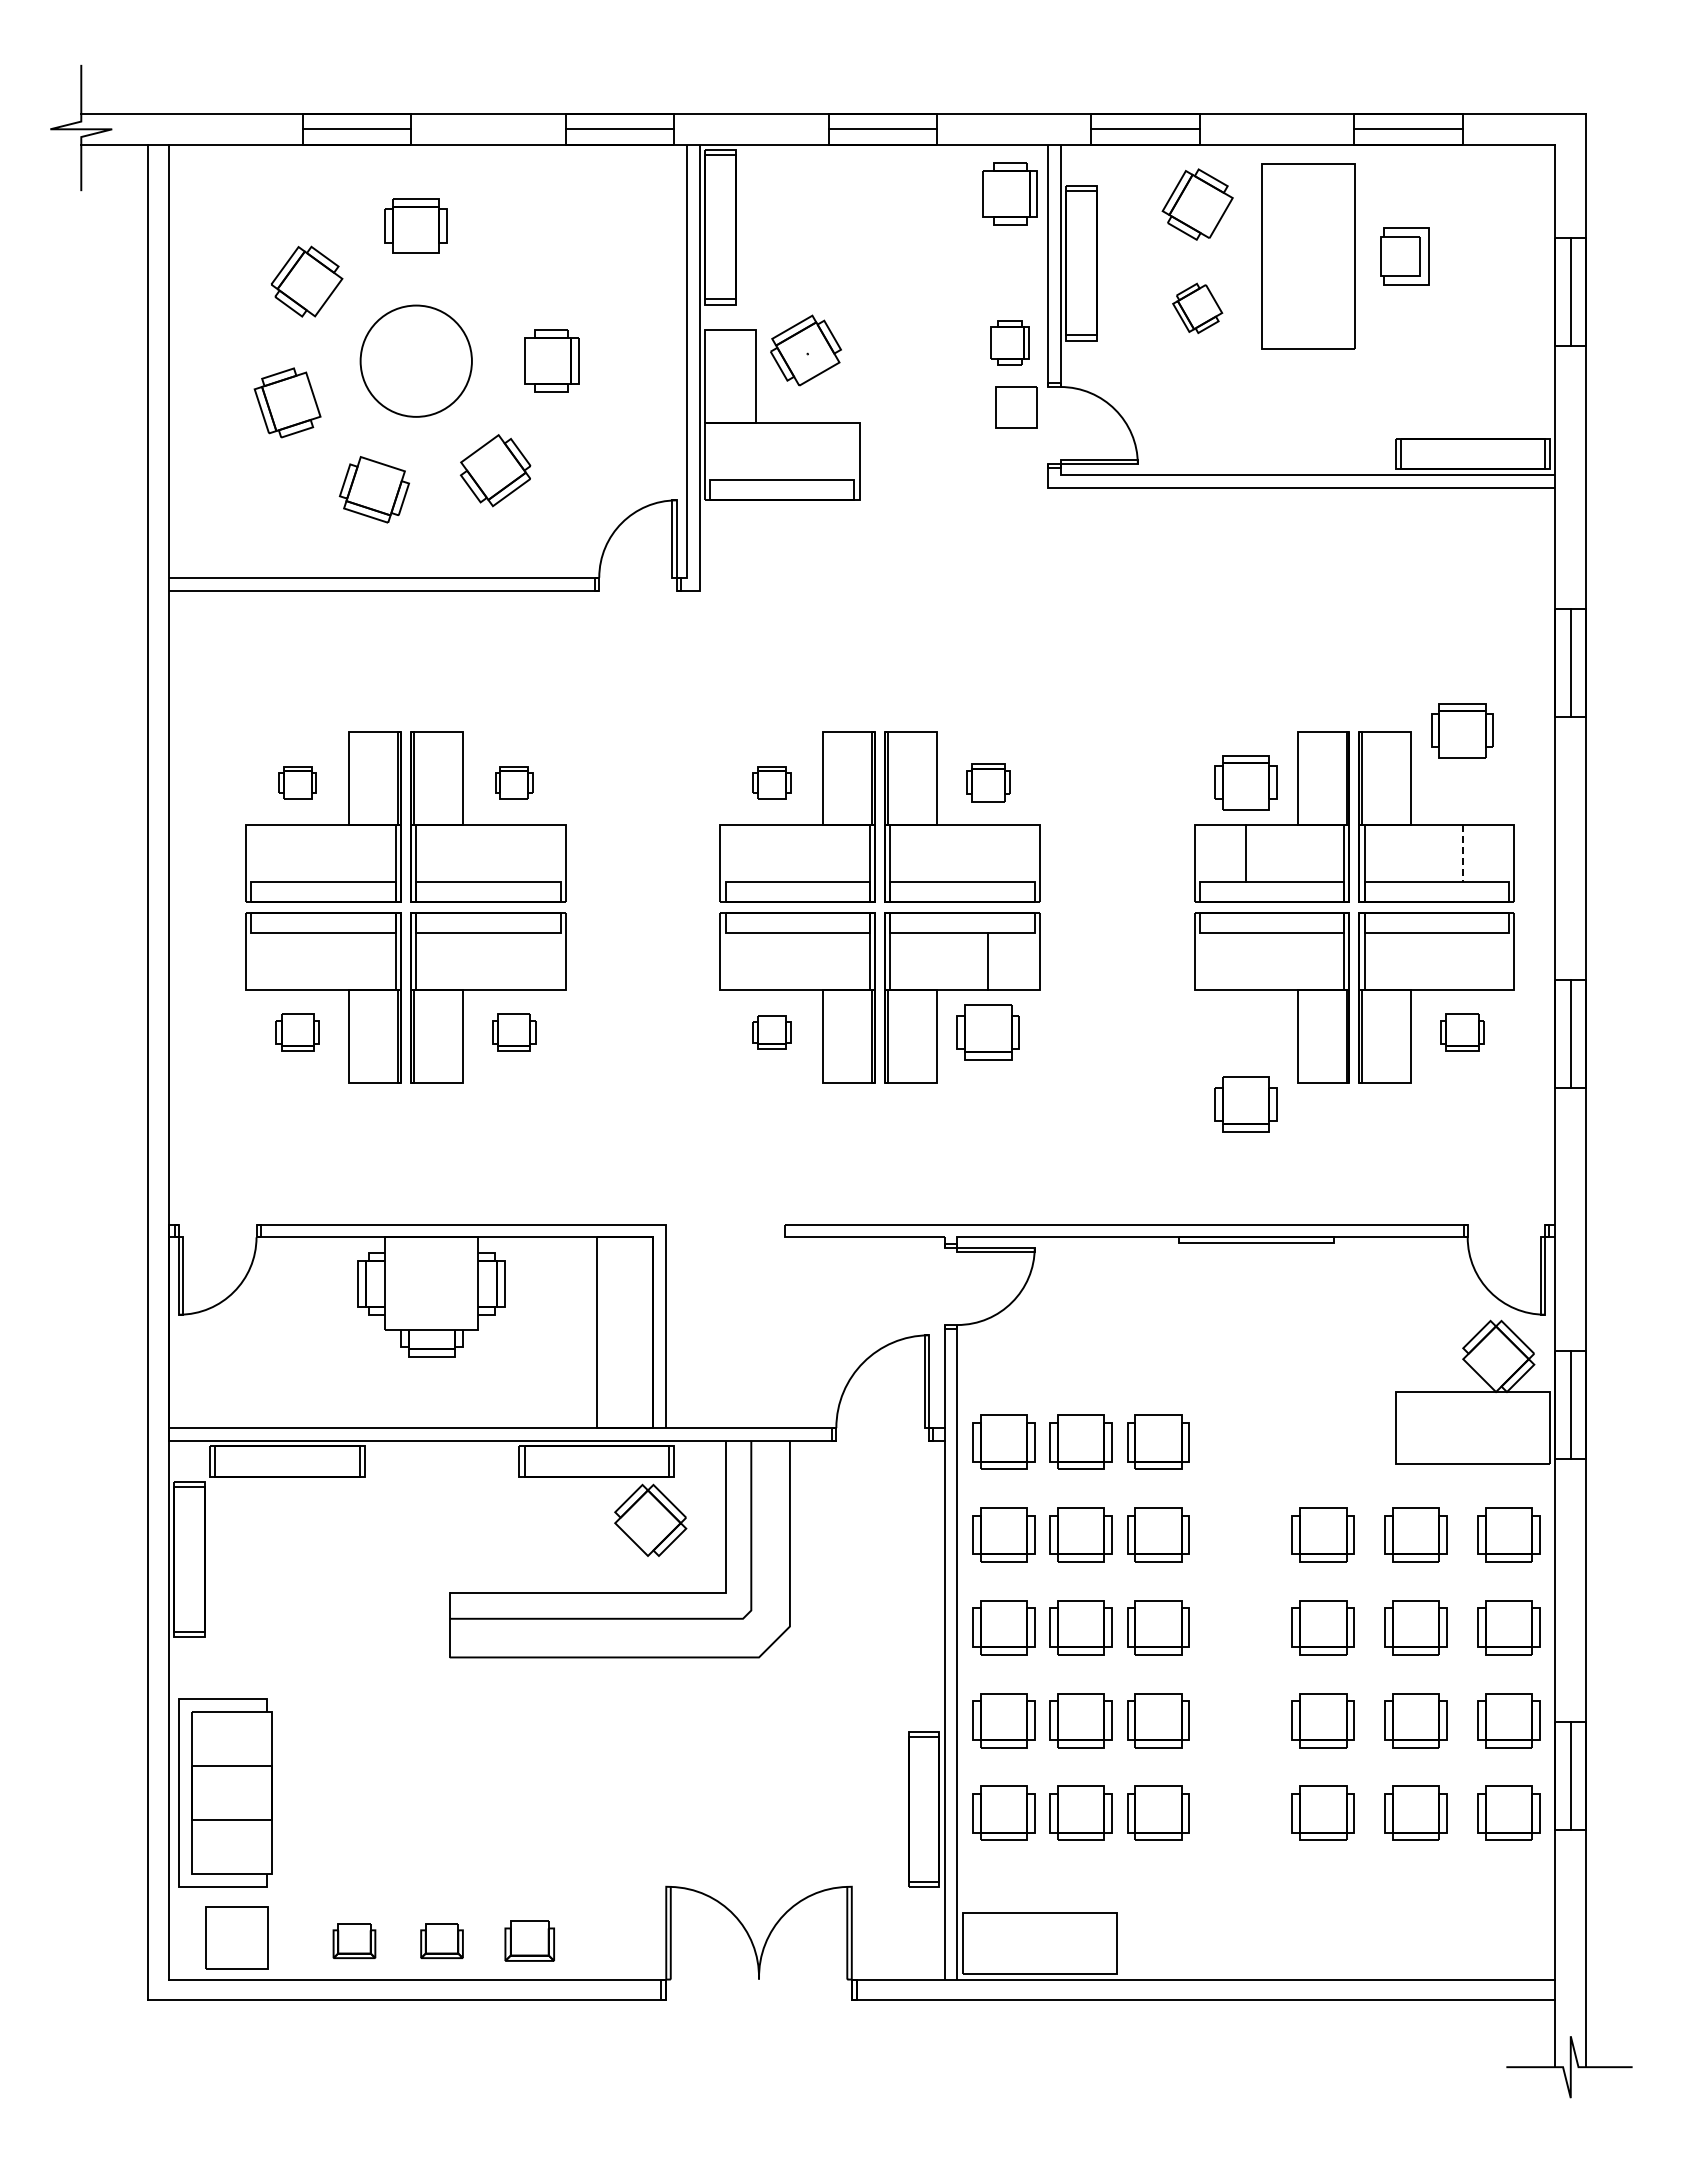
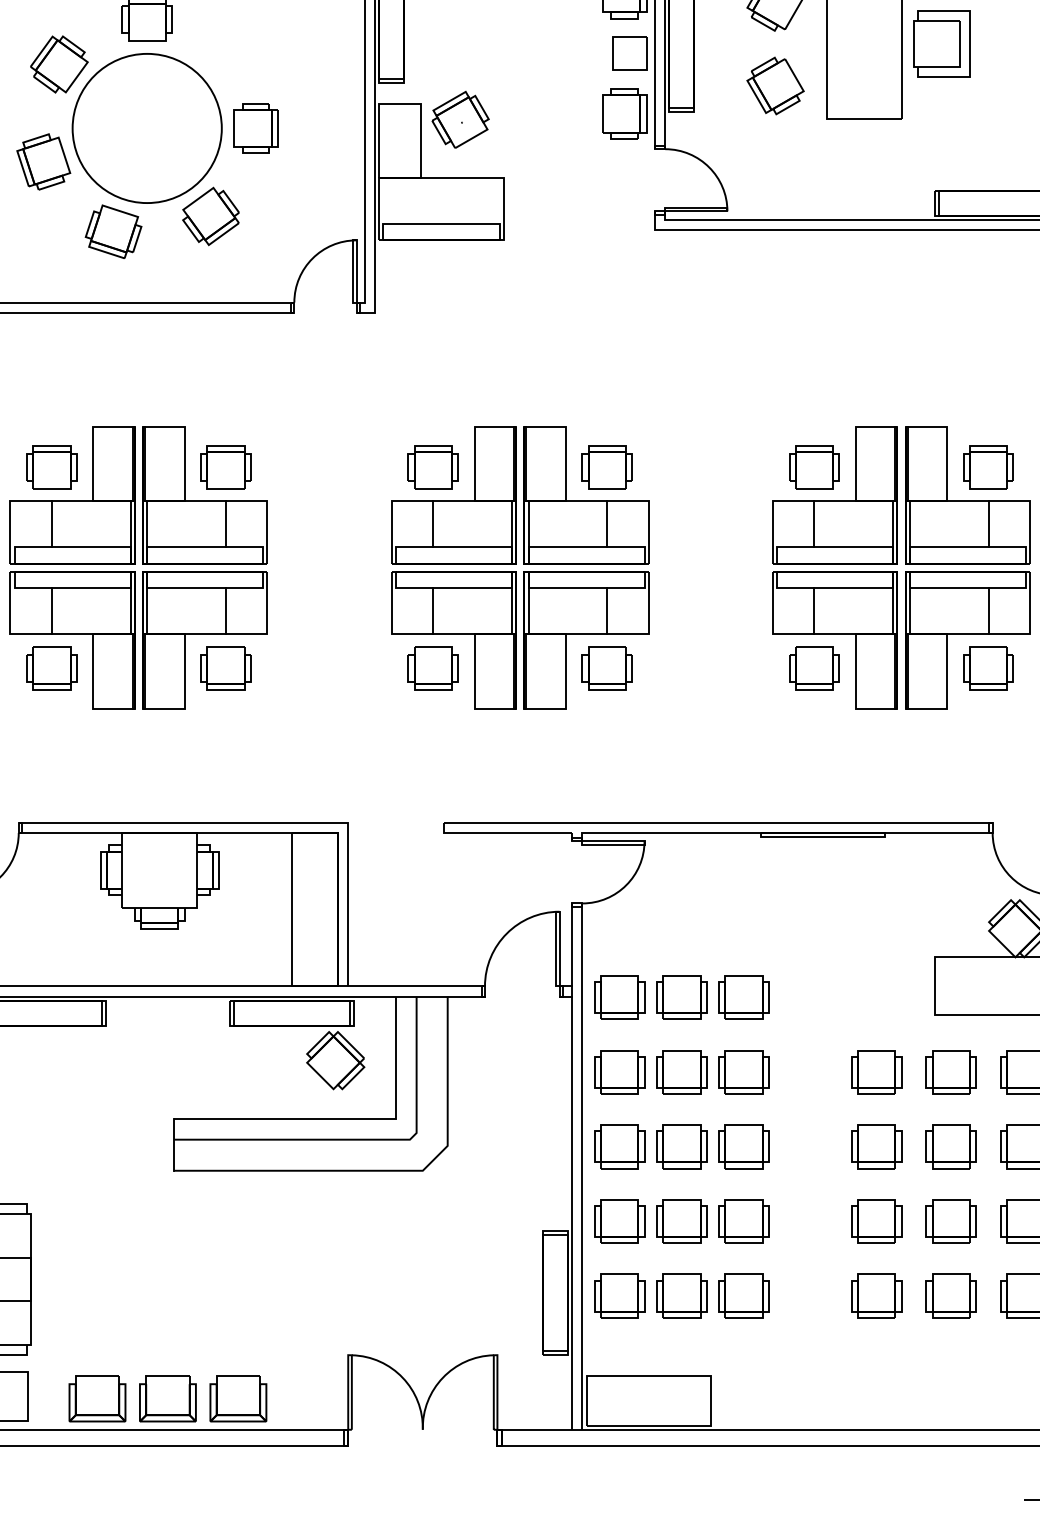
part: (1404, 256) -> (941, 44), size x1.43
part: (1197, 308) -> (775, 86), size x1.43
part: (1009, 342) -> (624, 113), size x1.43
circle: (416, 361) -> (147, 128), size x1.67
part: (1016, 407) -> (629, 53), moved
part: (1462, 730) -> (988, 467), moved
part: (297, 782) -> (51, 467), size x1.67
part: (513, 782) -> (225, 467), size x1.67
part: (771, 782) -> (432, 467), size x1.67
part: (987, 782) -> (606, 467), size x1.43
line: (297, 853) -> (51, 524), added
line: (514, 853) -> (226, 524), added
line: (771, 853) -> (432, 524), added
line: (988, 853) -> (607, 524), added
line: (1462, 853) -> (988, 524), dashed -> solid
line: (297, 961) -> (51, 611), added
line: (514, 961) -> (226, 611), added
line: (771, 961) -> (432, 611), added
line: (1246, 961) -> (814, 611), added
line: (1462, 961) -> (988, 611), added
part: (297, 1032) -> (51, 668), size x1.43
part: (513, 1032) -> (225, 668), size x1.43
part: (771, 1032) -> (432, 668), size x1.67
part: (1462, 1032) -> (988, 668), size x1.43
part: (1245, 1104) -> (813, 668), moved
part: (354, 1941) -> (97, 1399), size x1.67
part: (441, 1941) -> (167, 1399), size x1.67
part: (529, 1941) -> (238, 1399), size x1.43

